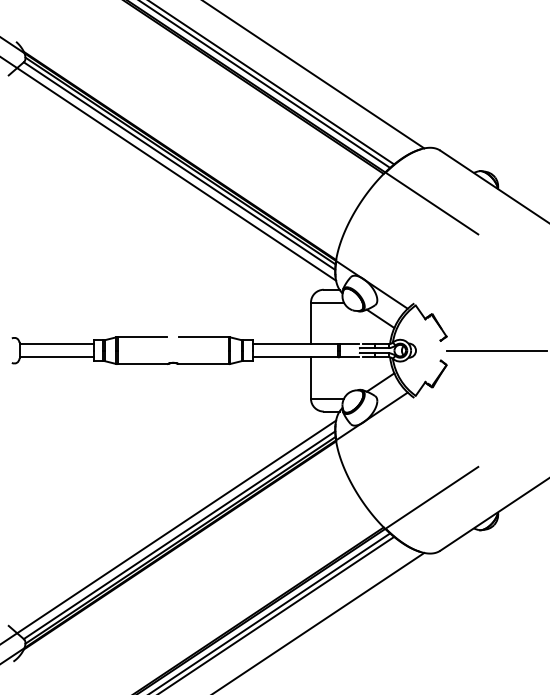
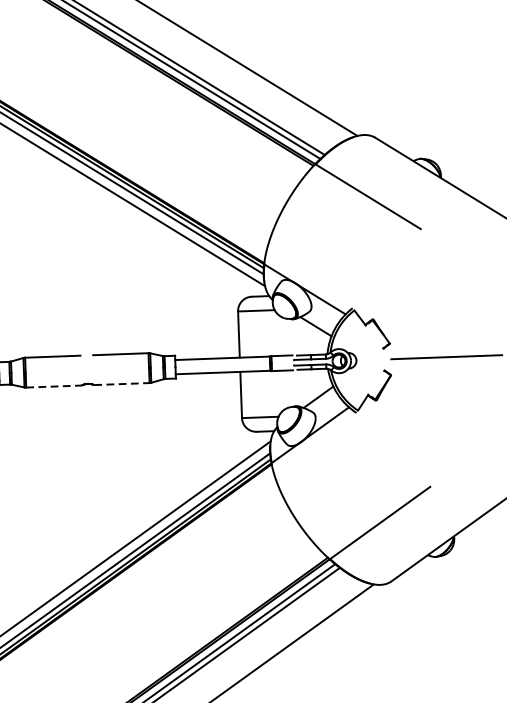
line: (142, 364) -> (53, 386), solid -> dashed
line: (203, 364) -> (121, 384), solid -> dashed

